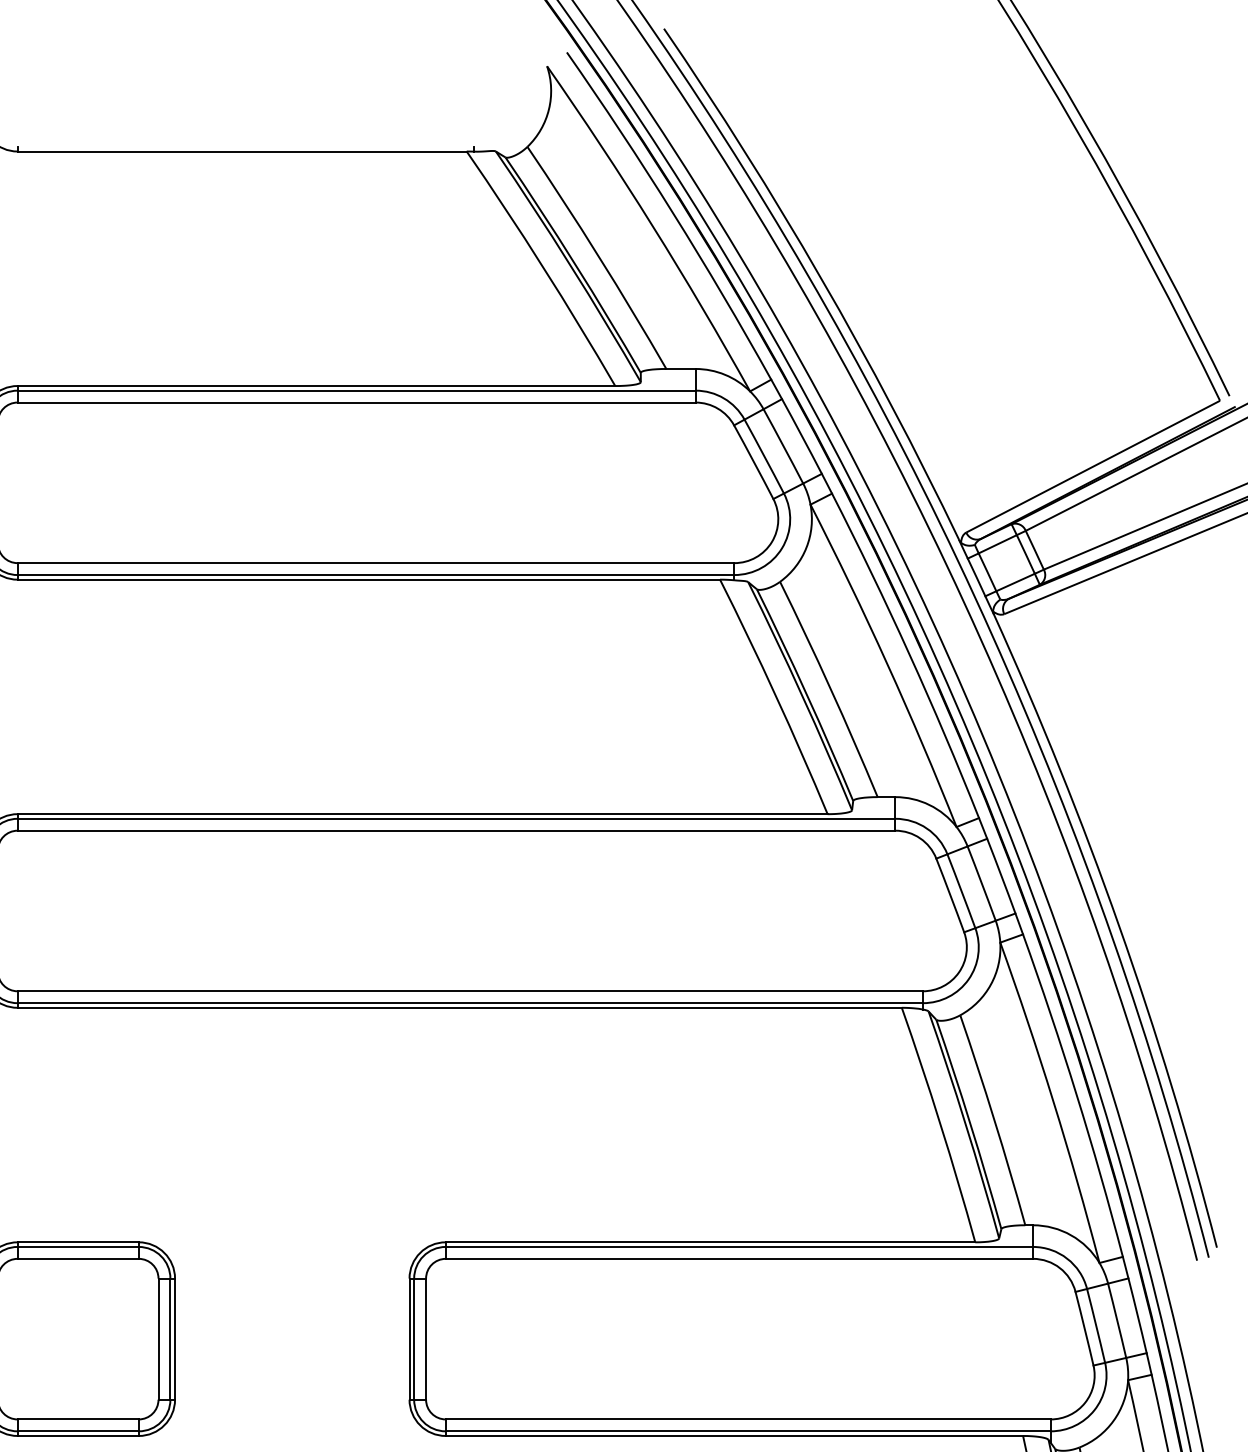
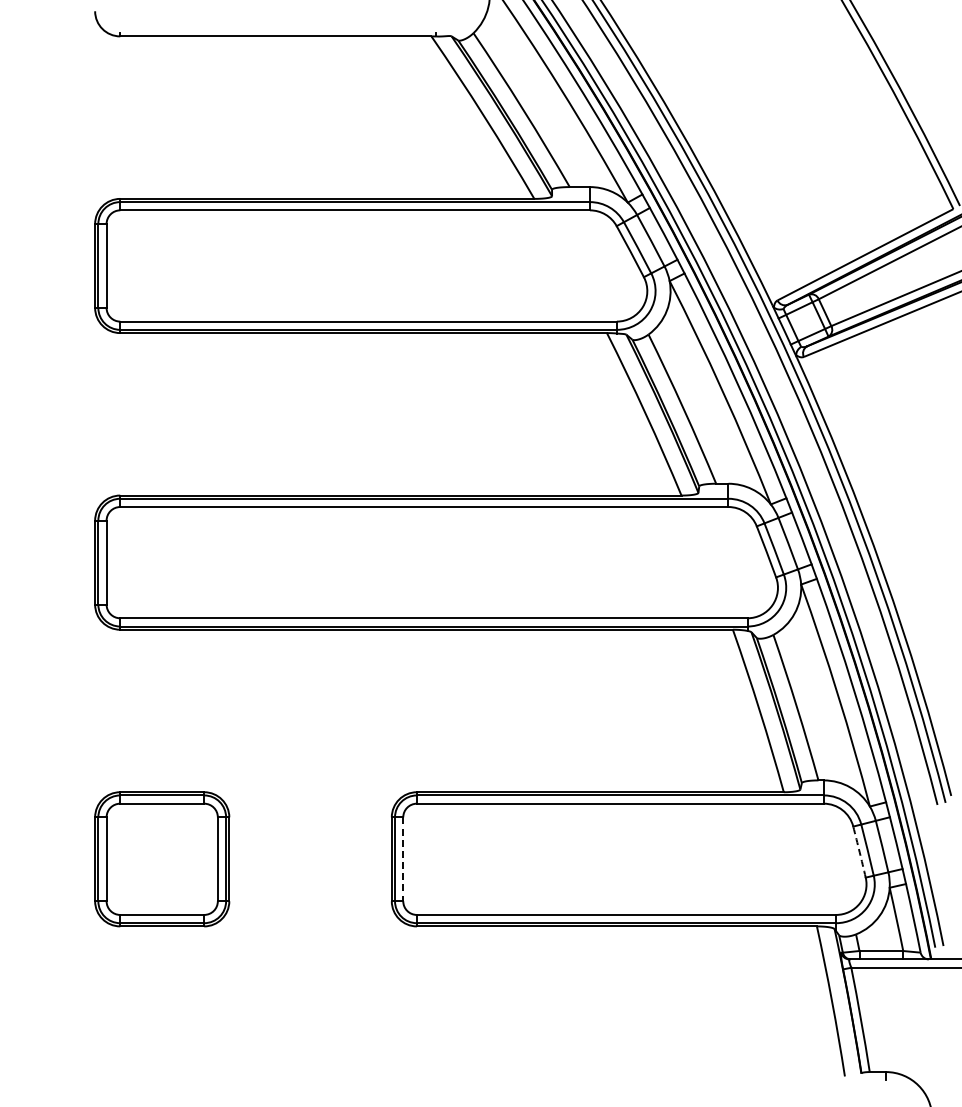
arc: (1084, 1329) -> (859, 852), solid -> dashed
line: (426, 1339) -> (403, 859), solid -> dashed

